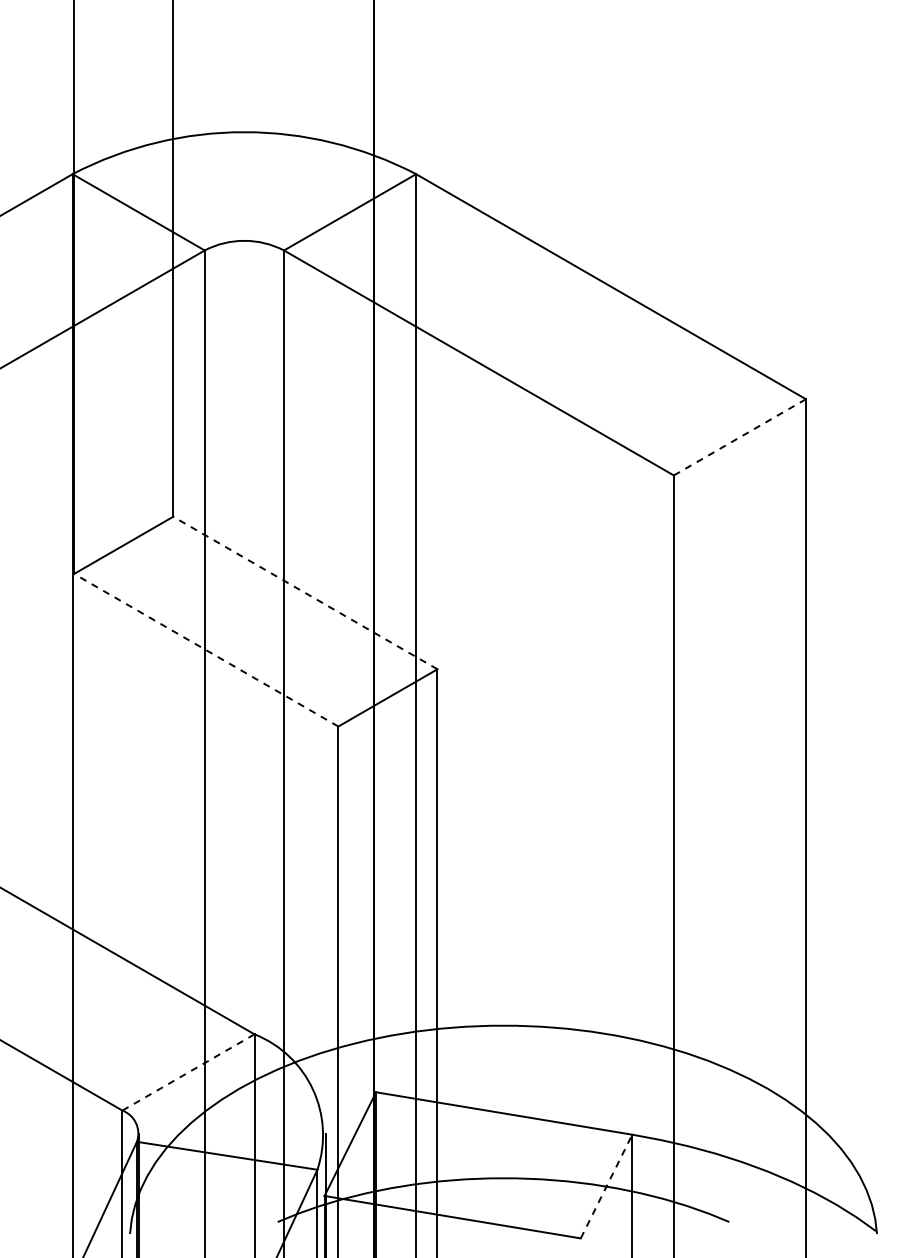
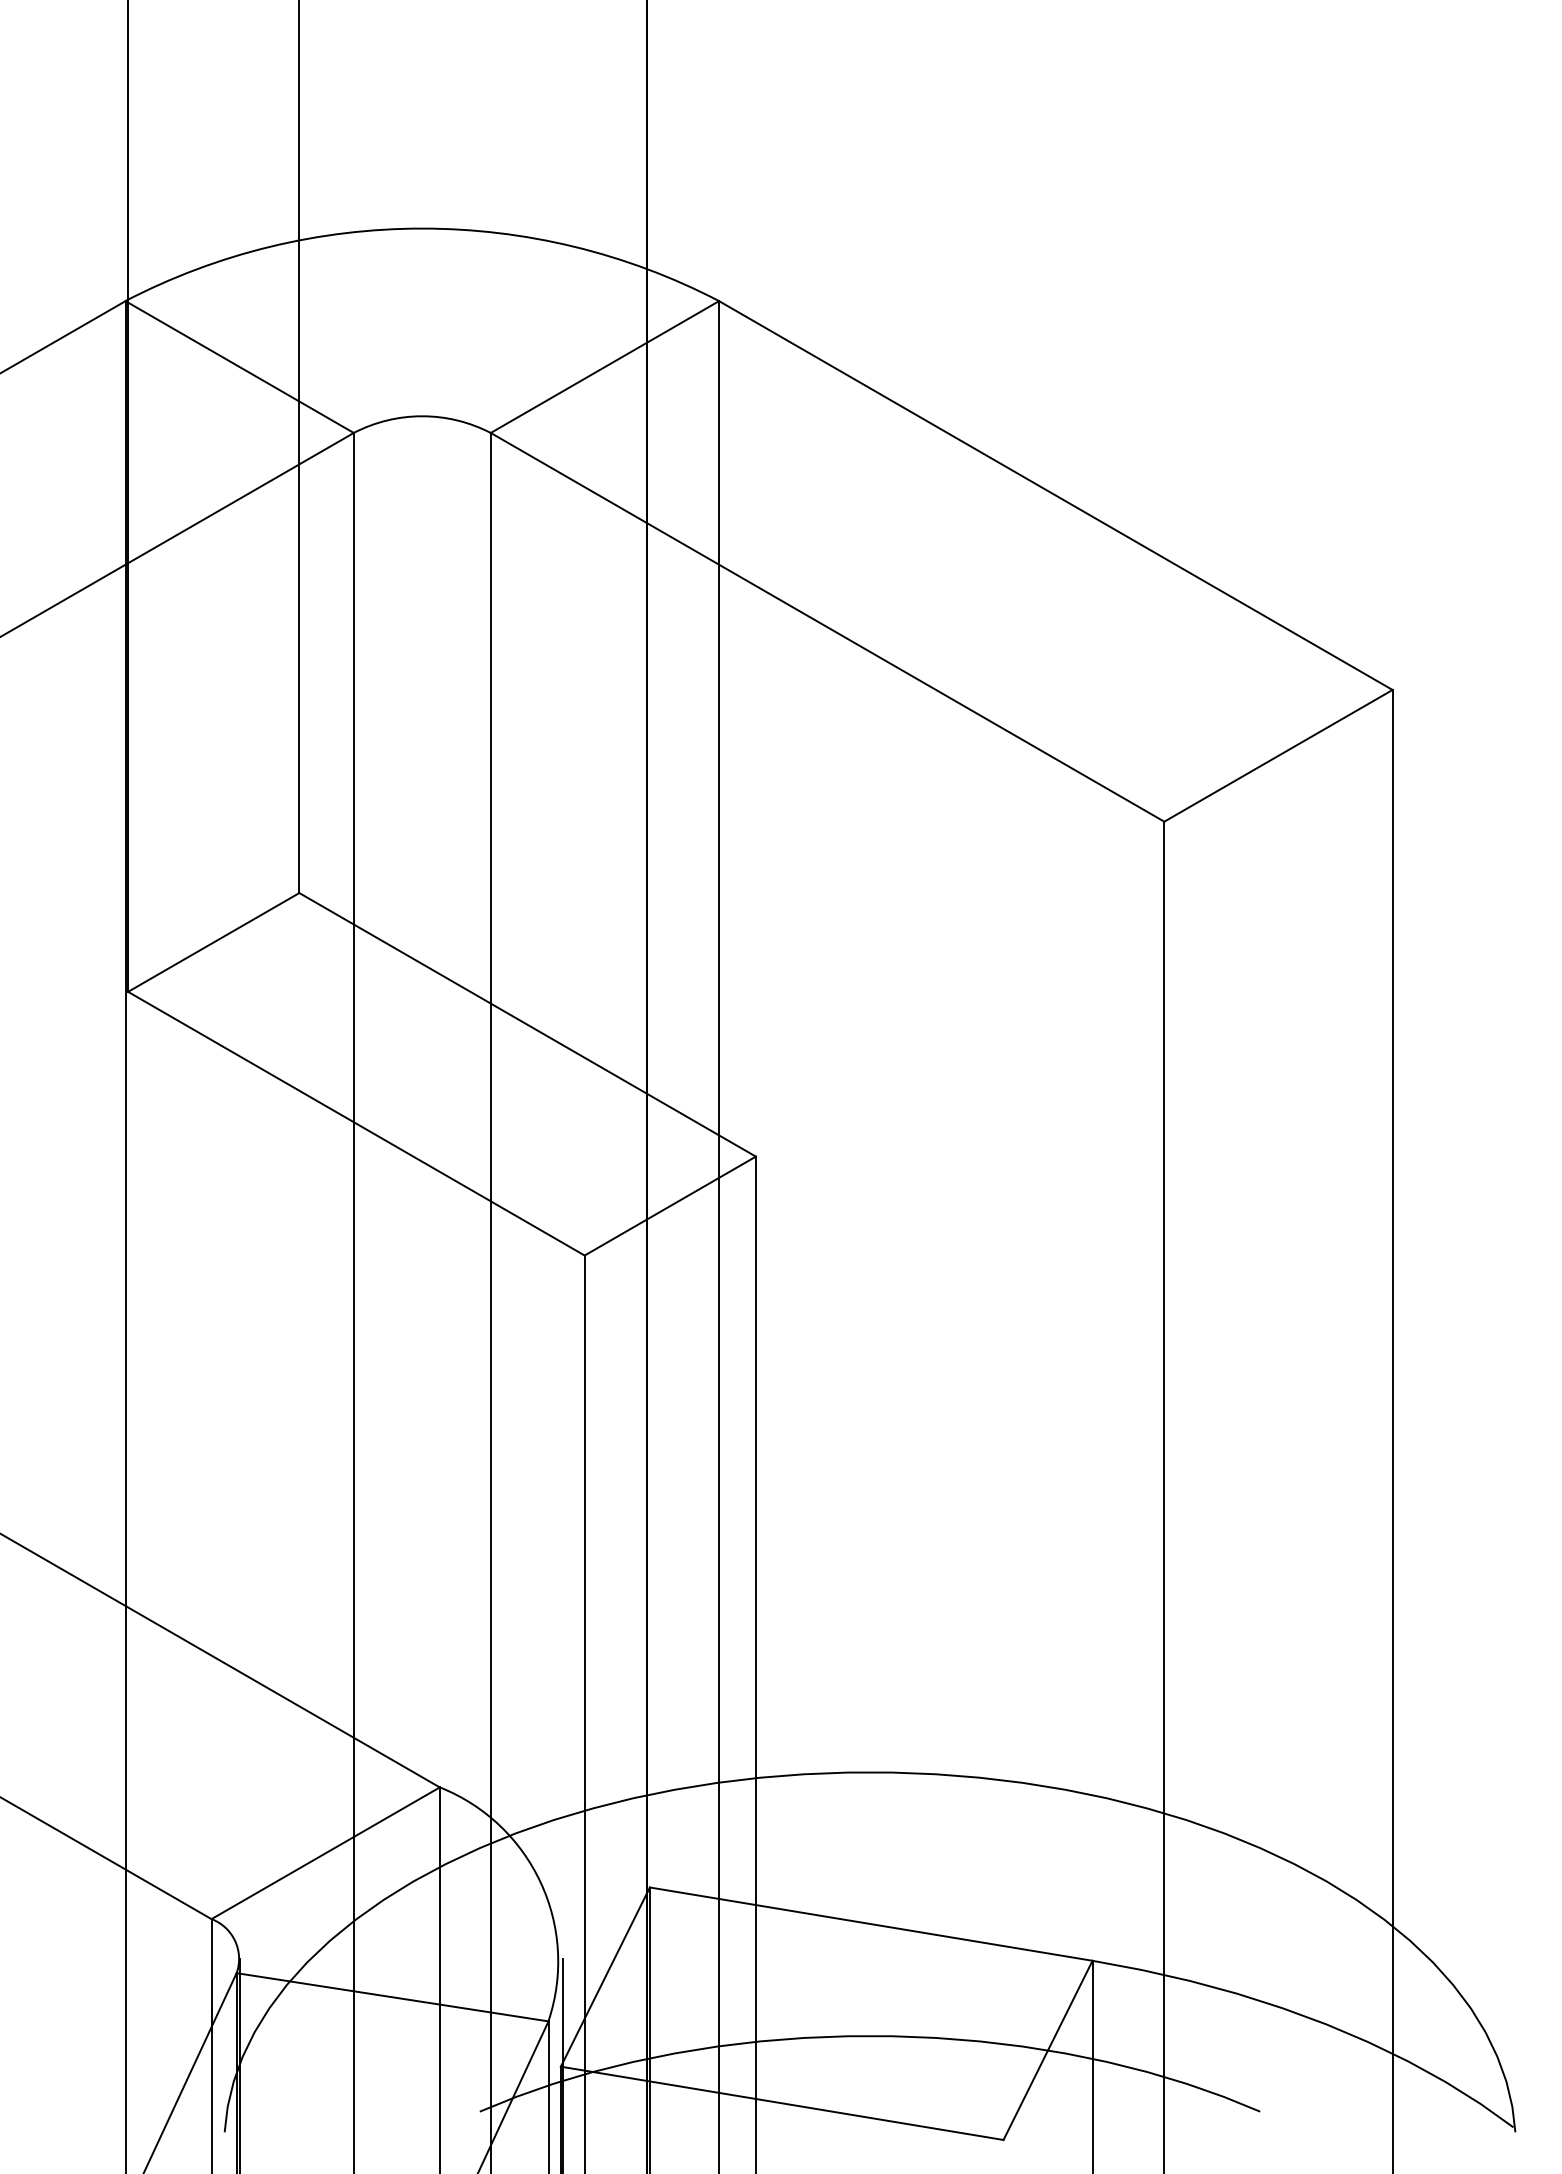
line: (740, 437) -> (1279, 756), dashed -> solid
line: (305, 593) -> (527, 1025), dashed -> solid
line: (206, 650) -> (356, 1124), dashed -> solid
line: (188, 1072) -> (325, 1853), dashed -> solid
line: (606, 1186) -> (1047, 2050), dashed -> solid

